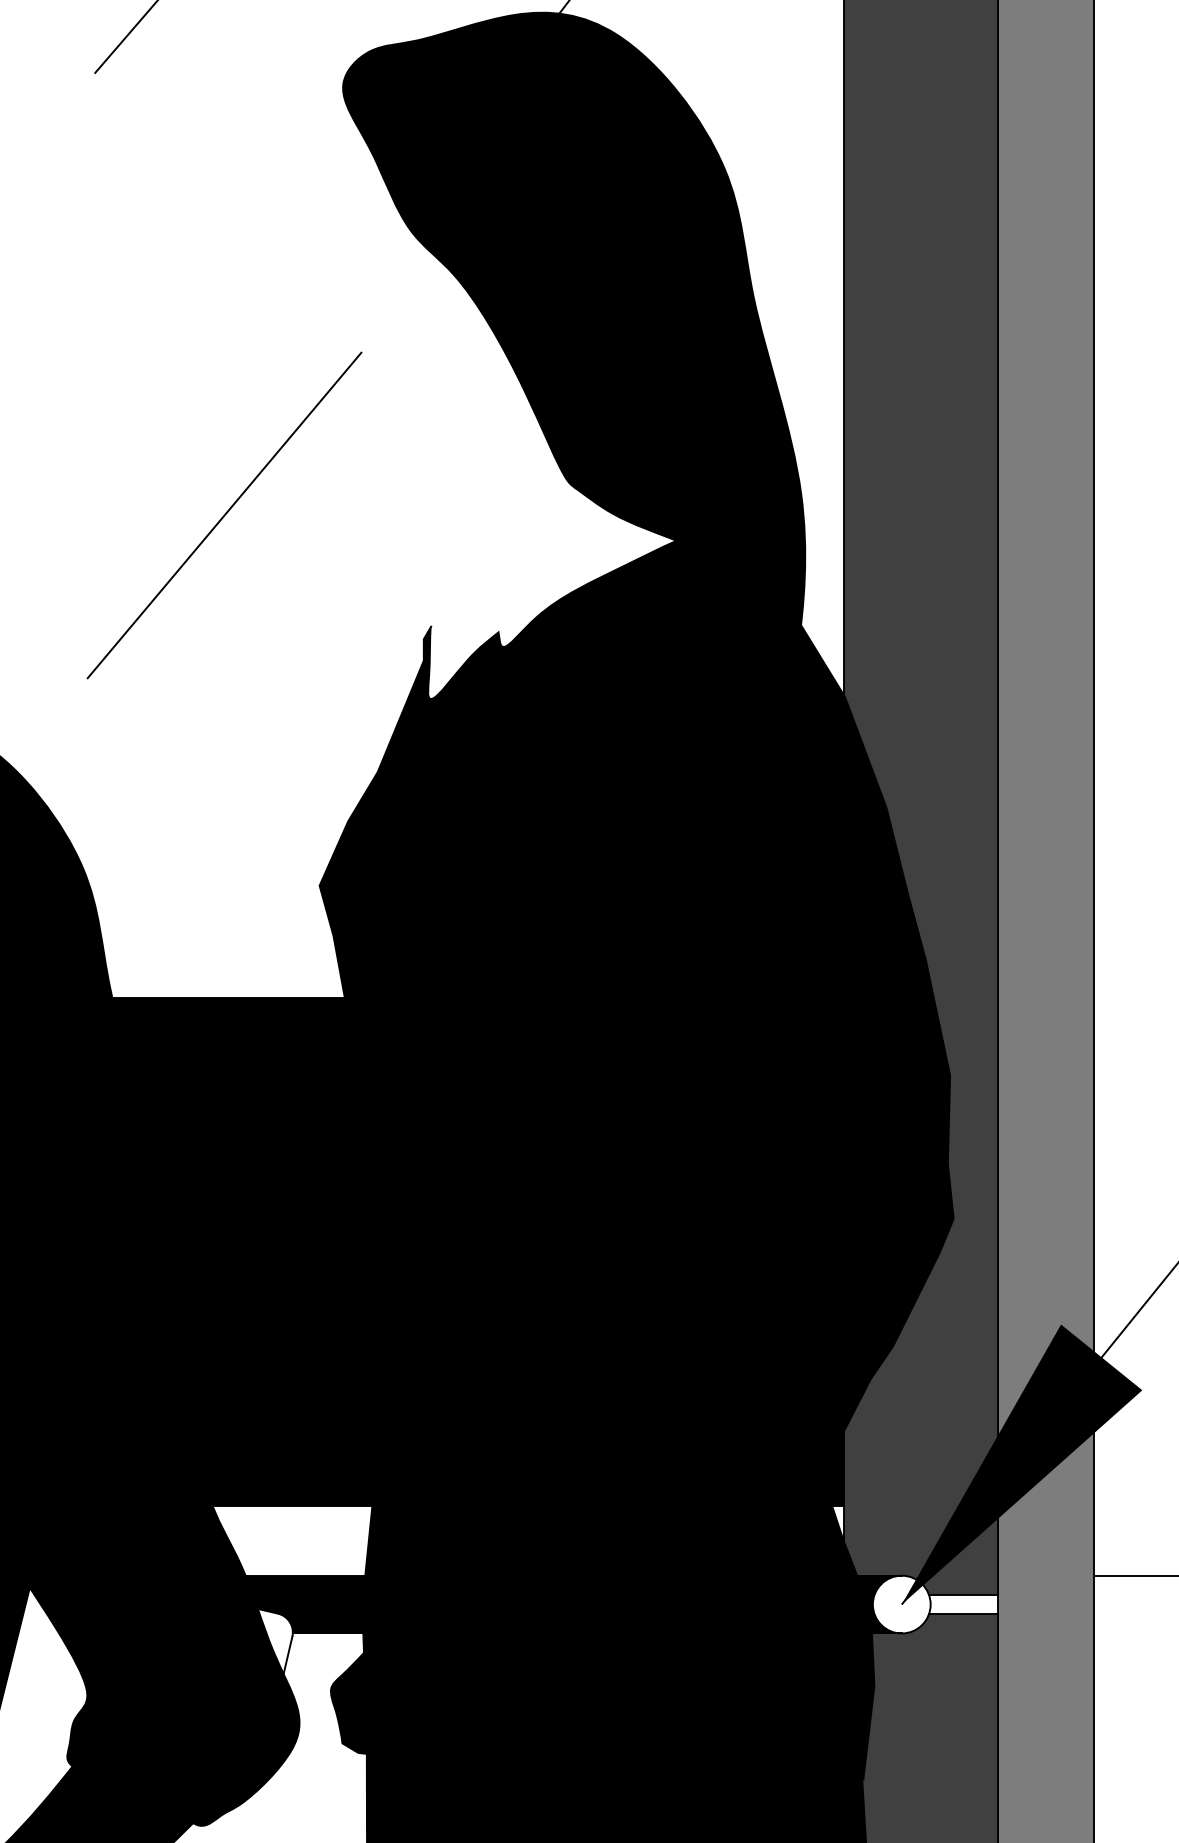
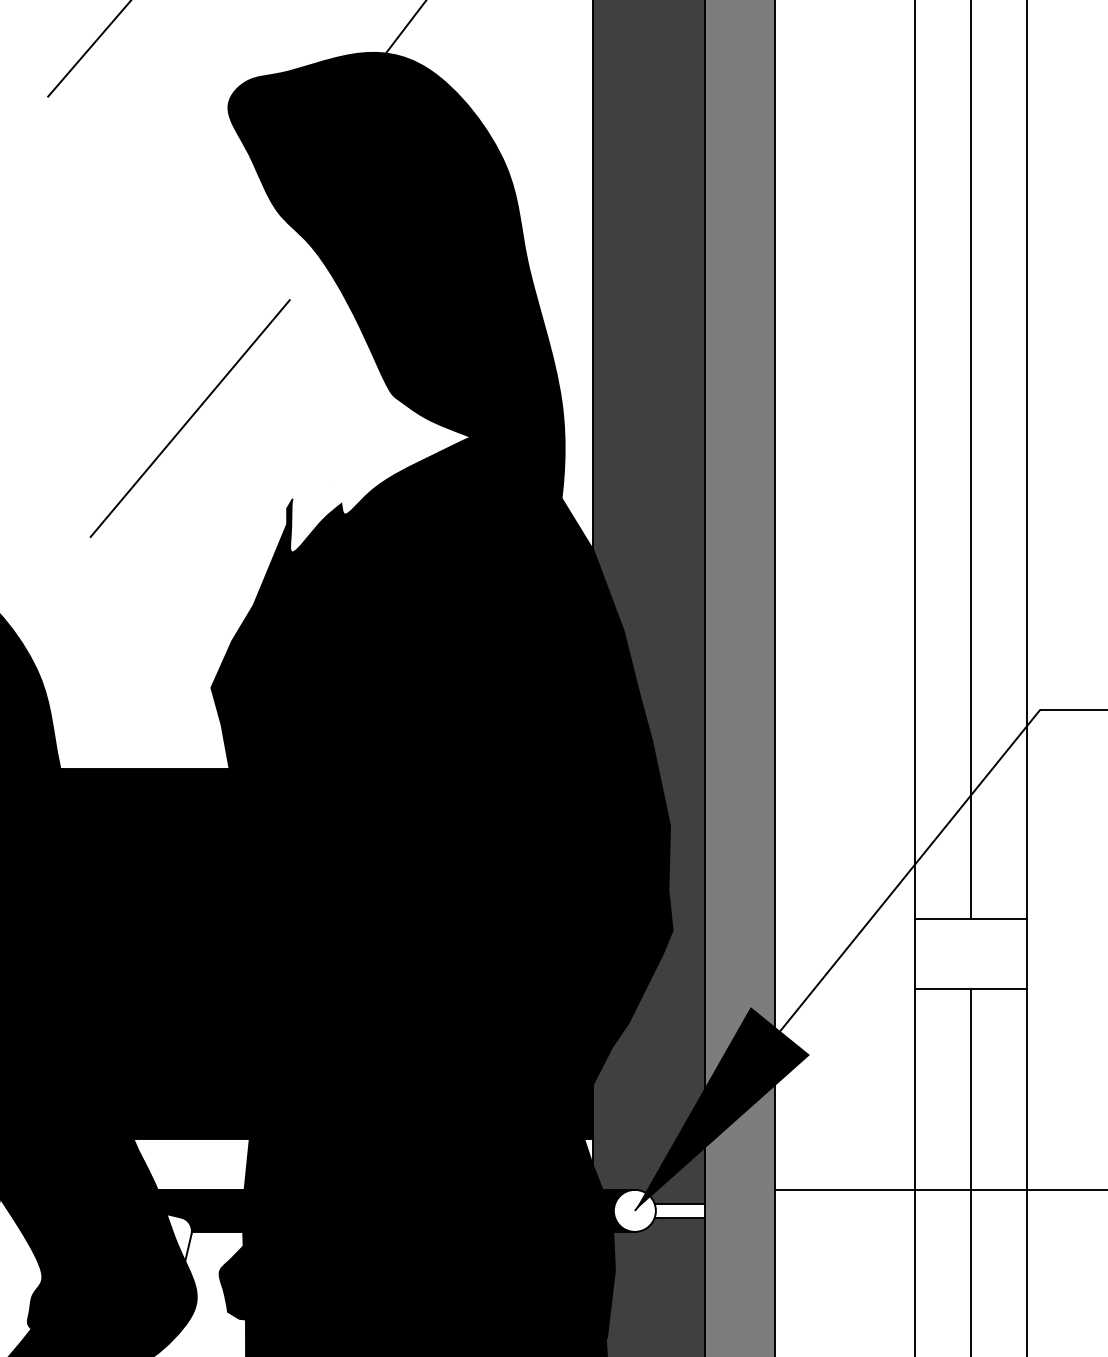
line: (223, 515) -> (189, 418), moved

